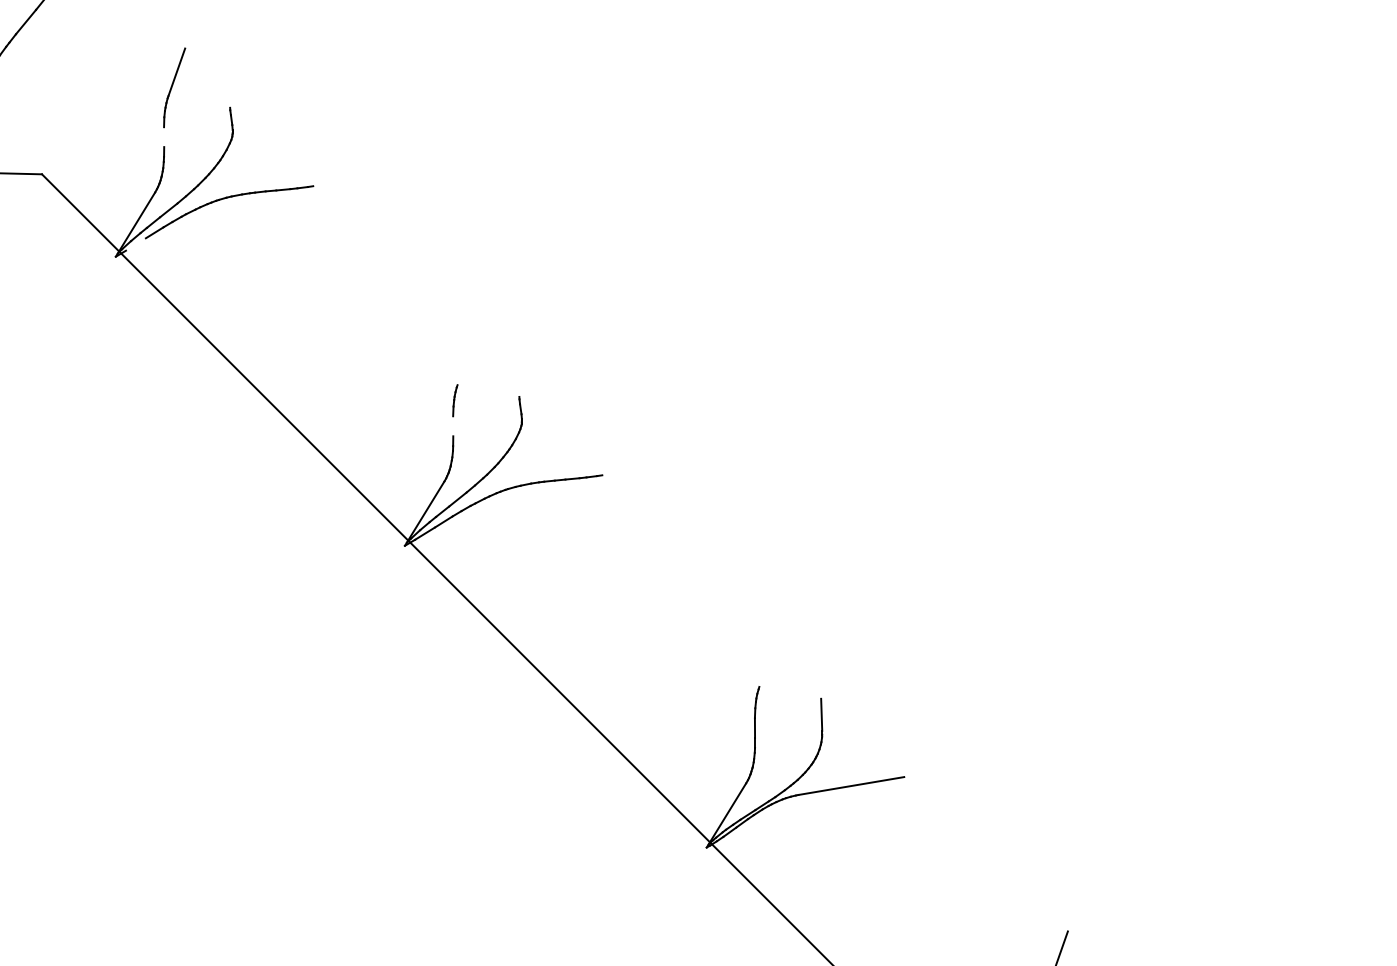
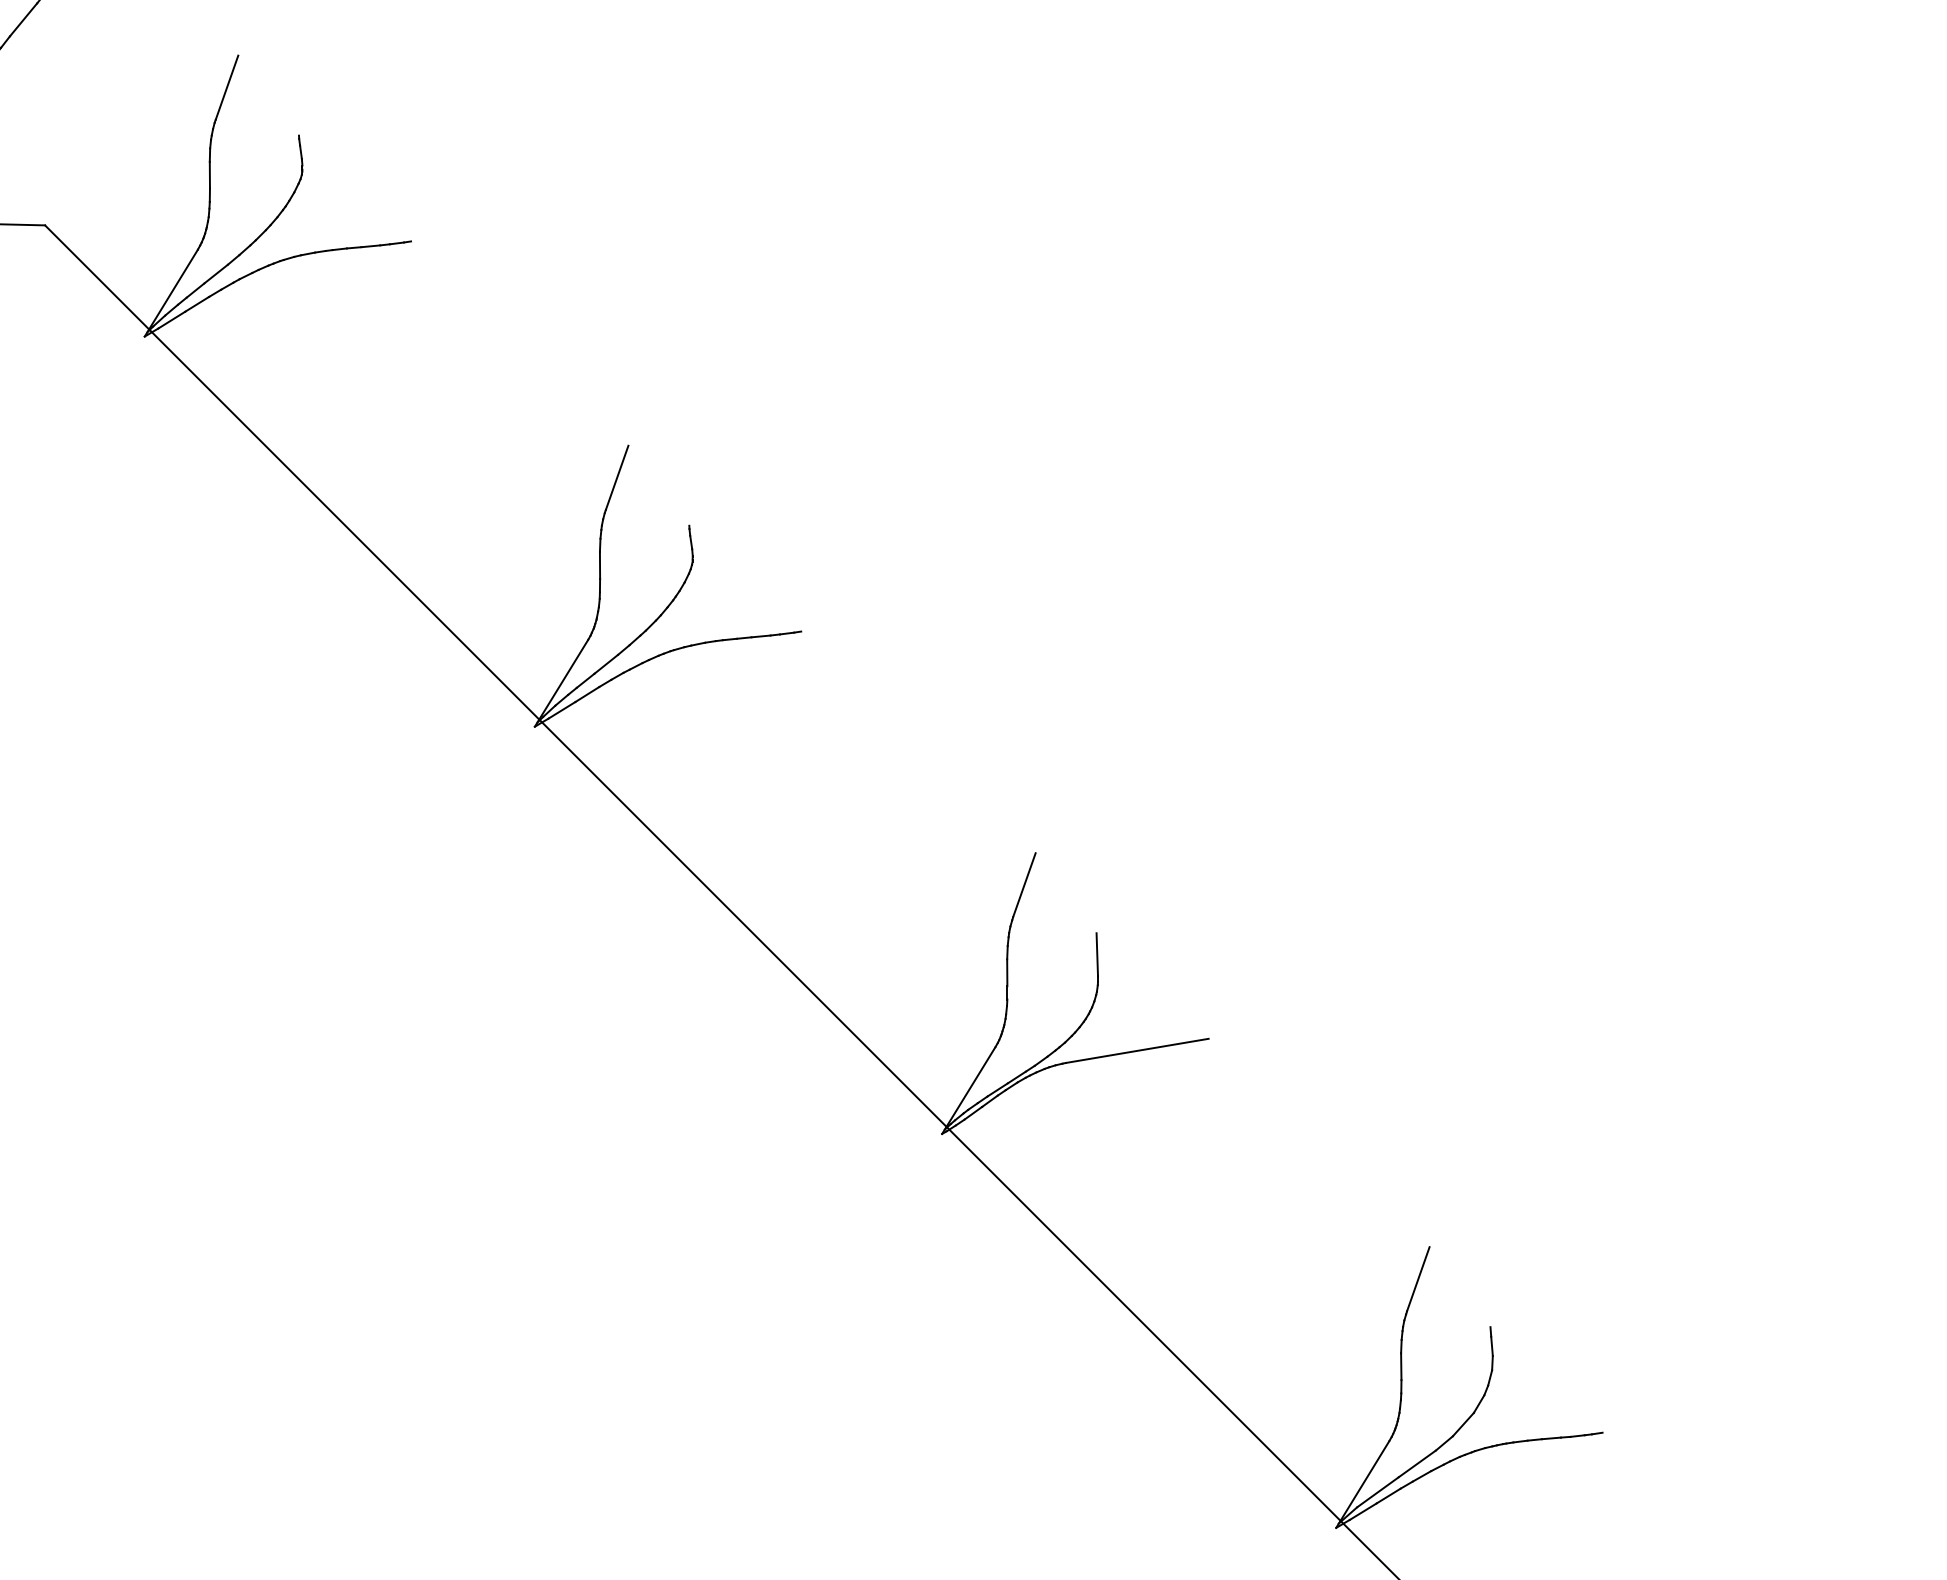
line: (163, 136) -> (209, 174), added
line: (135, 244) -> (171, 319), added
line: (465, 361) -> (616, 477), added
line: (452, 425) -> (599, 564), added
line: (767, 663) -> (1024, 885), added

